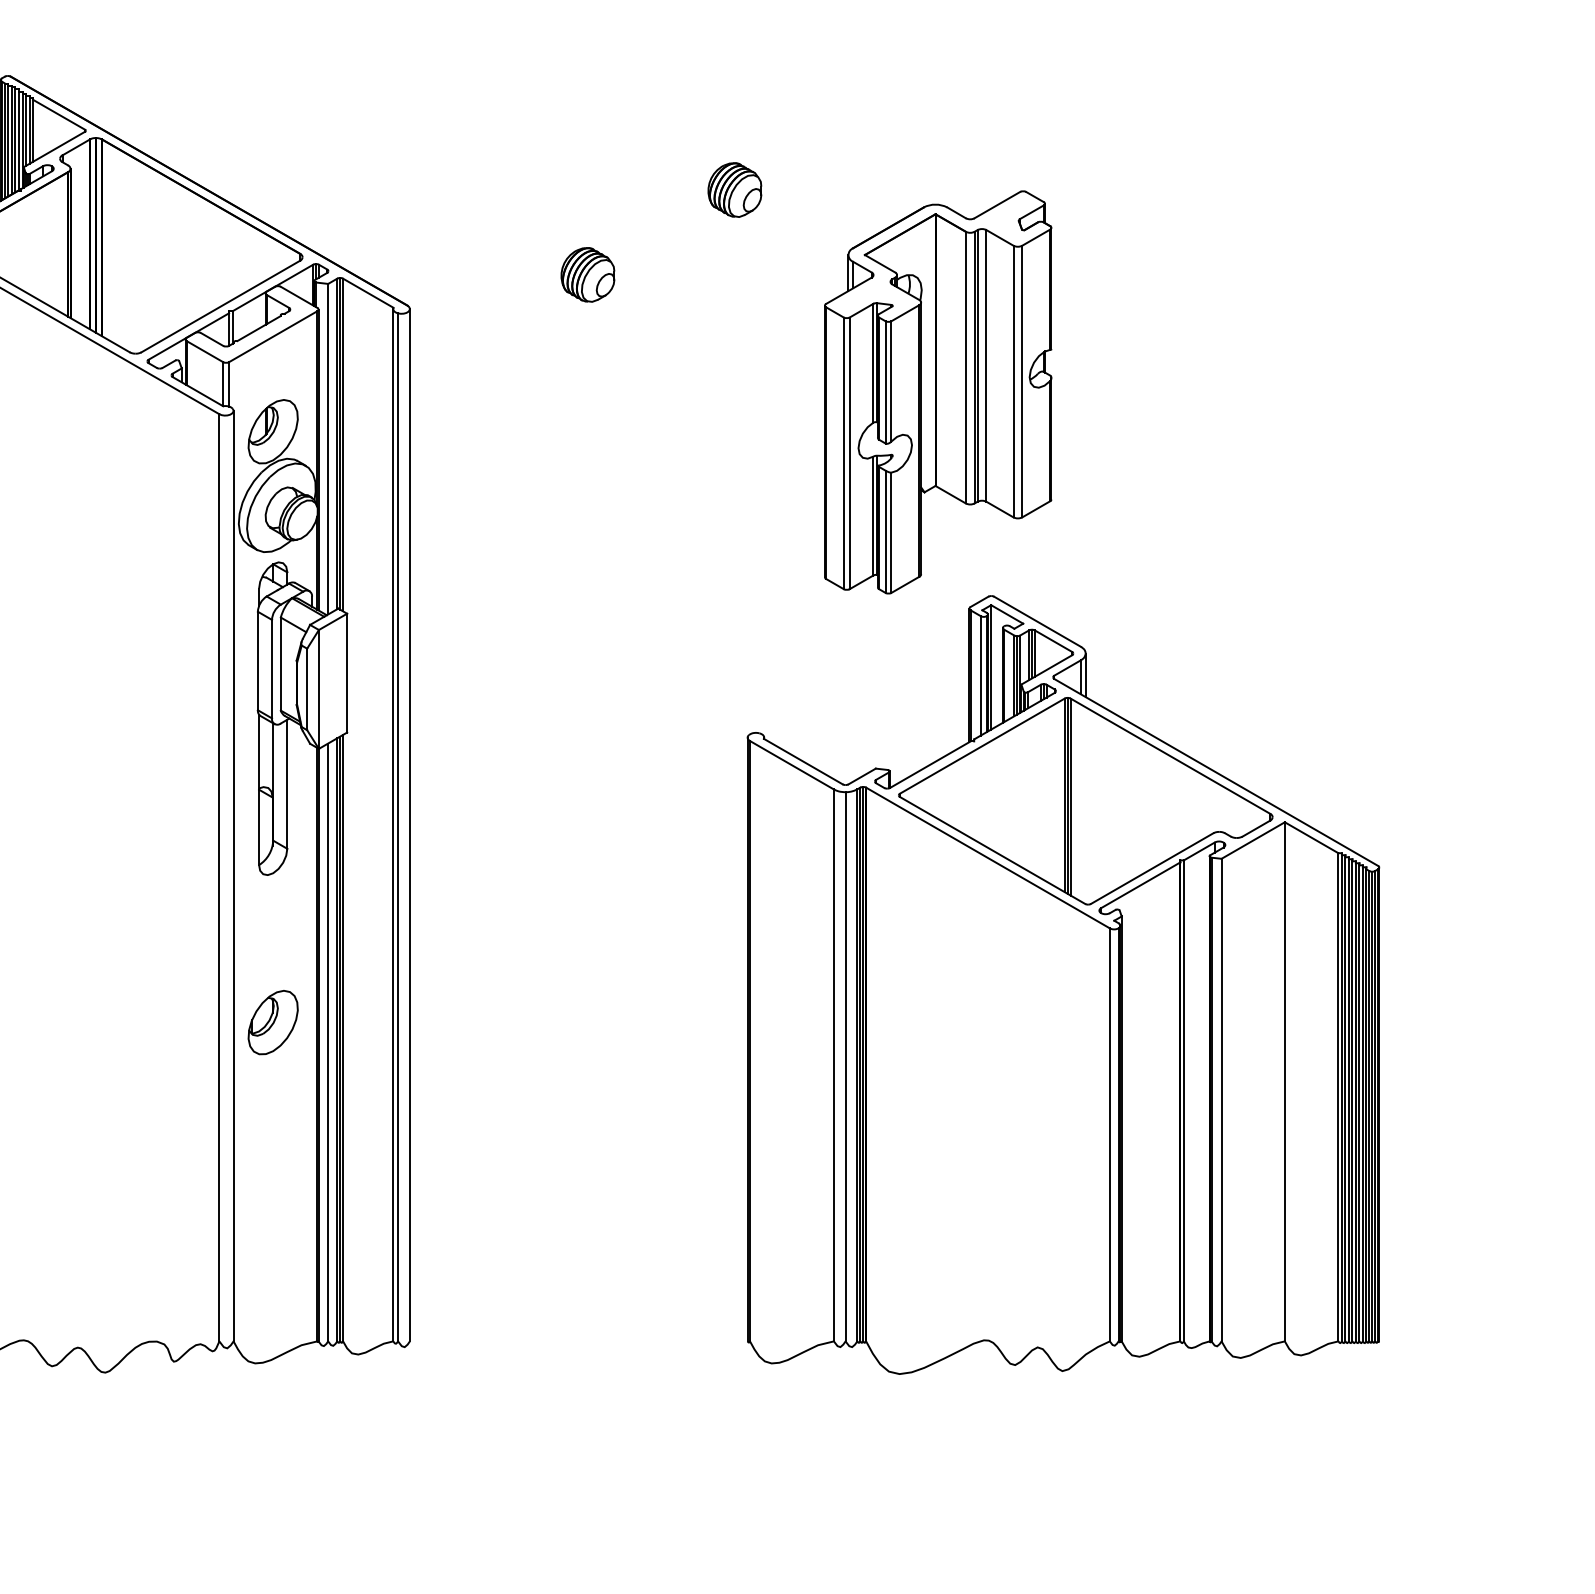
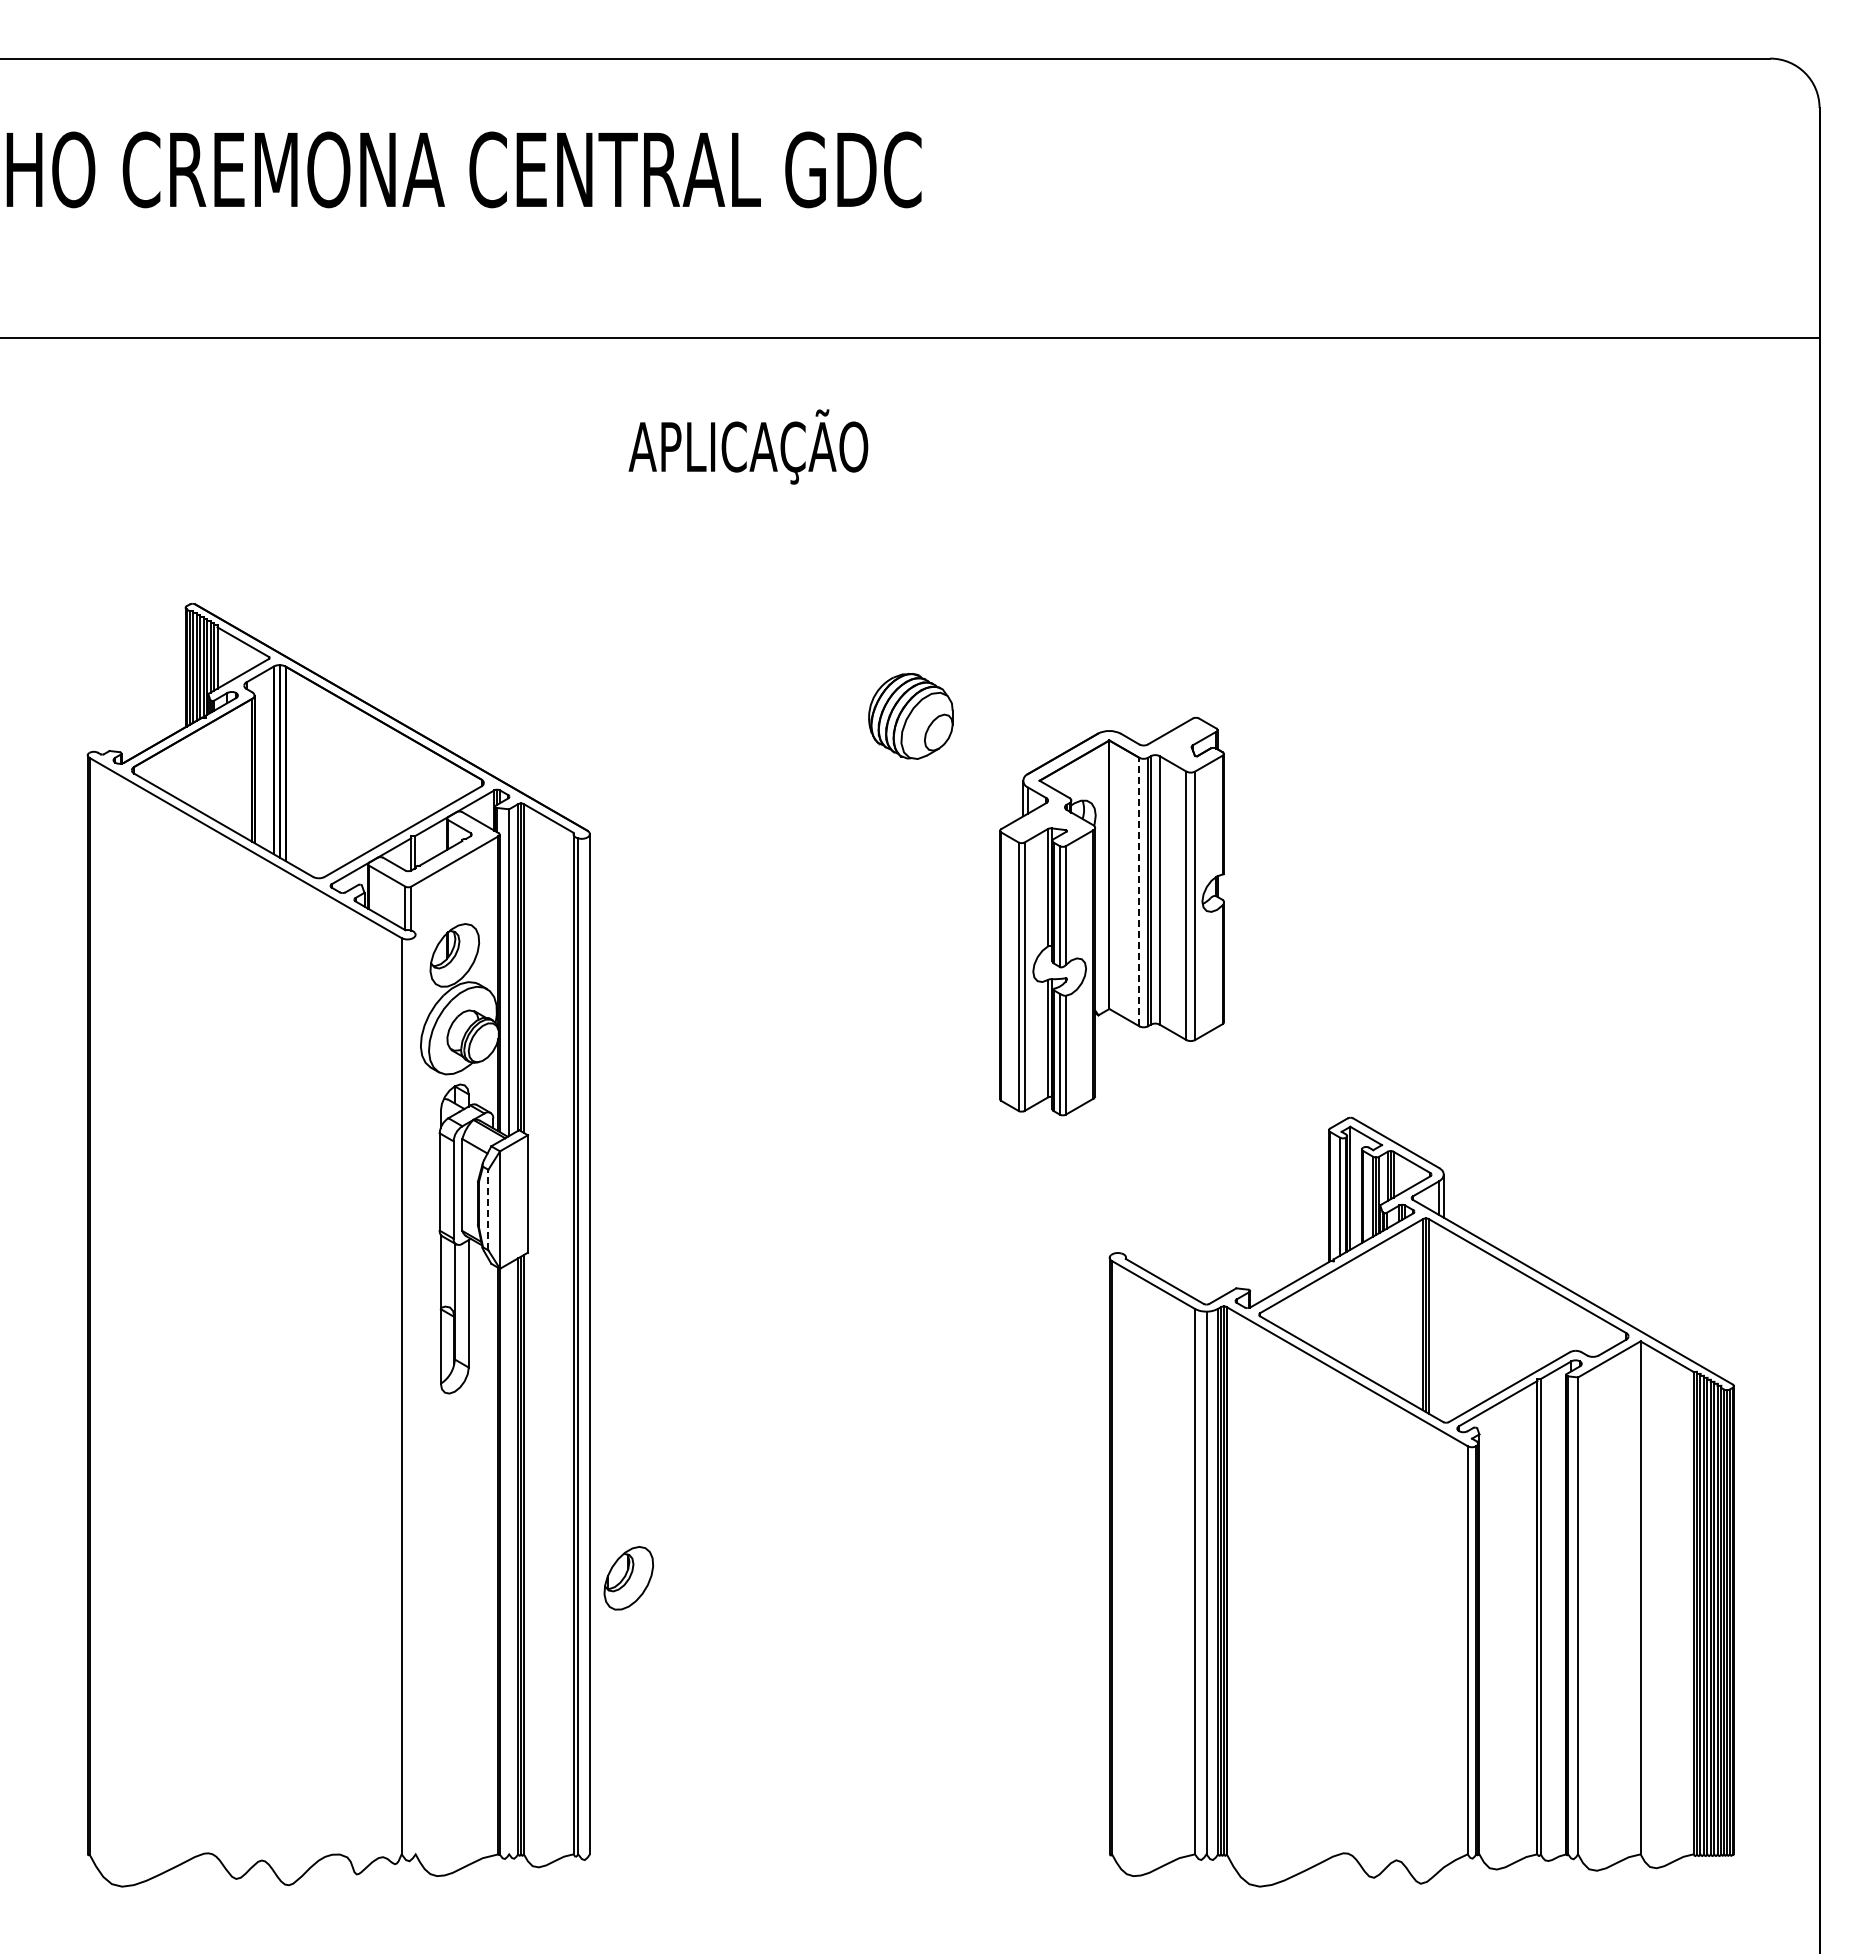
part: (735, 189) -> (911, 716), size x1.6
part: (587, 274) -> (765, 800), removed
line: (966, 367) -> (1139, 891), solid -> dashed
line: (307, 688) -> (488, 1209), solid -> dashed
line: (233, 876) -> (415, 1394), removed
part: (1063, 984) -> (1421, 1501), moved
part: (272, 1022) -> (628, 1578), moved
line: (328, 1042) -> (509, 1558), removed

